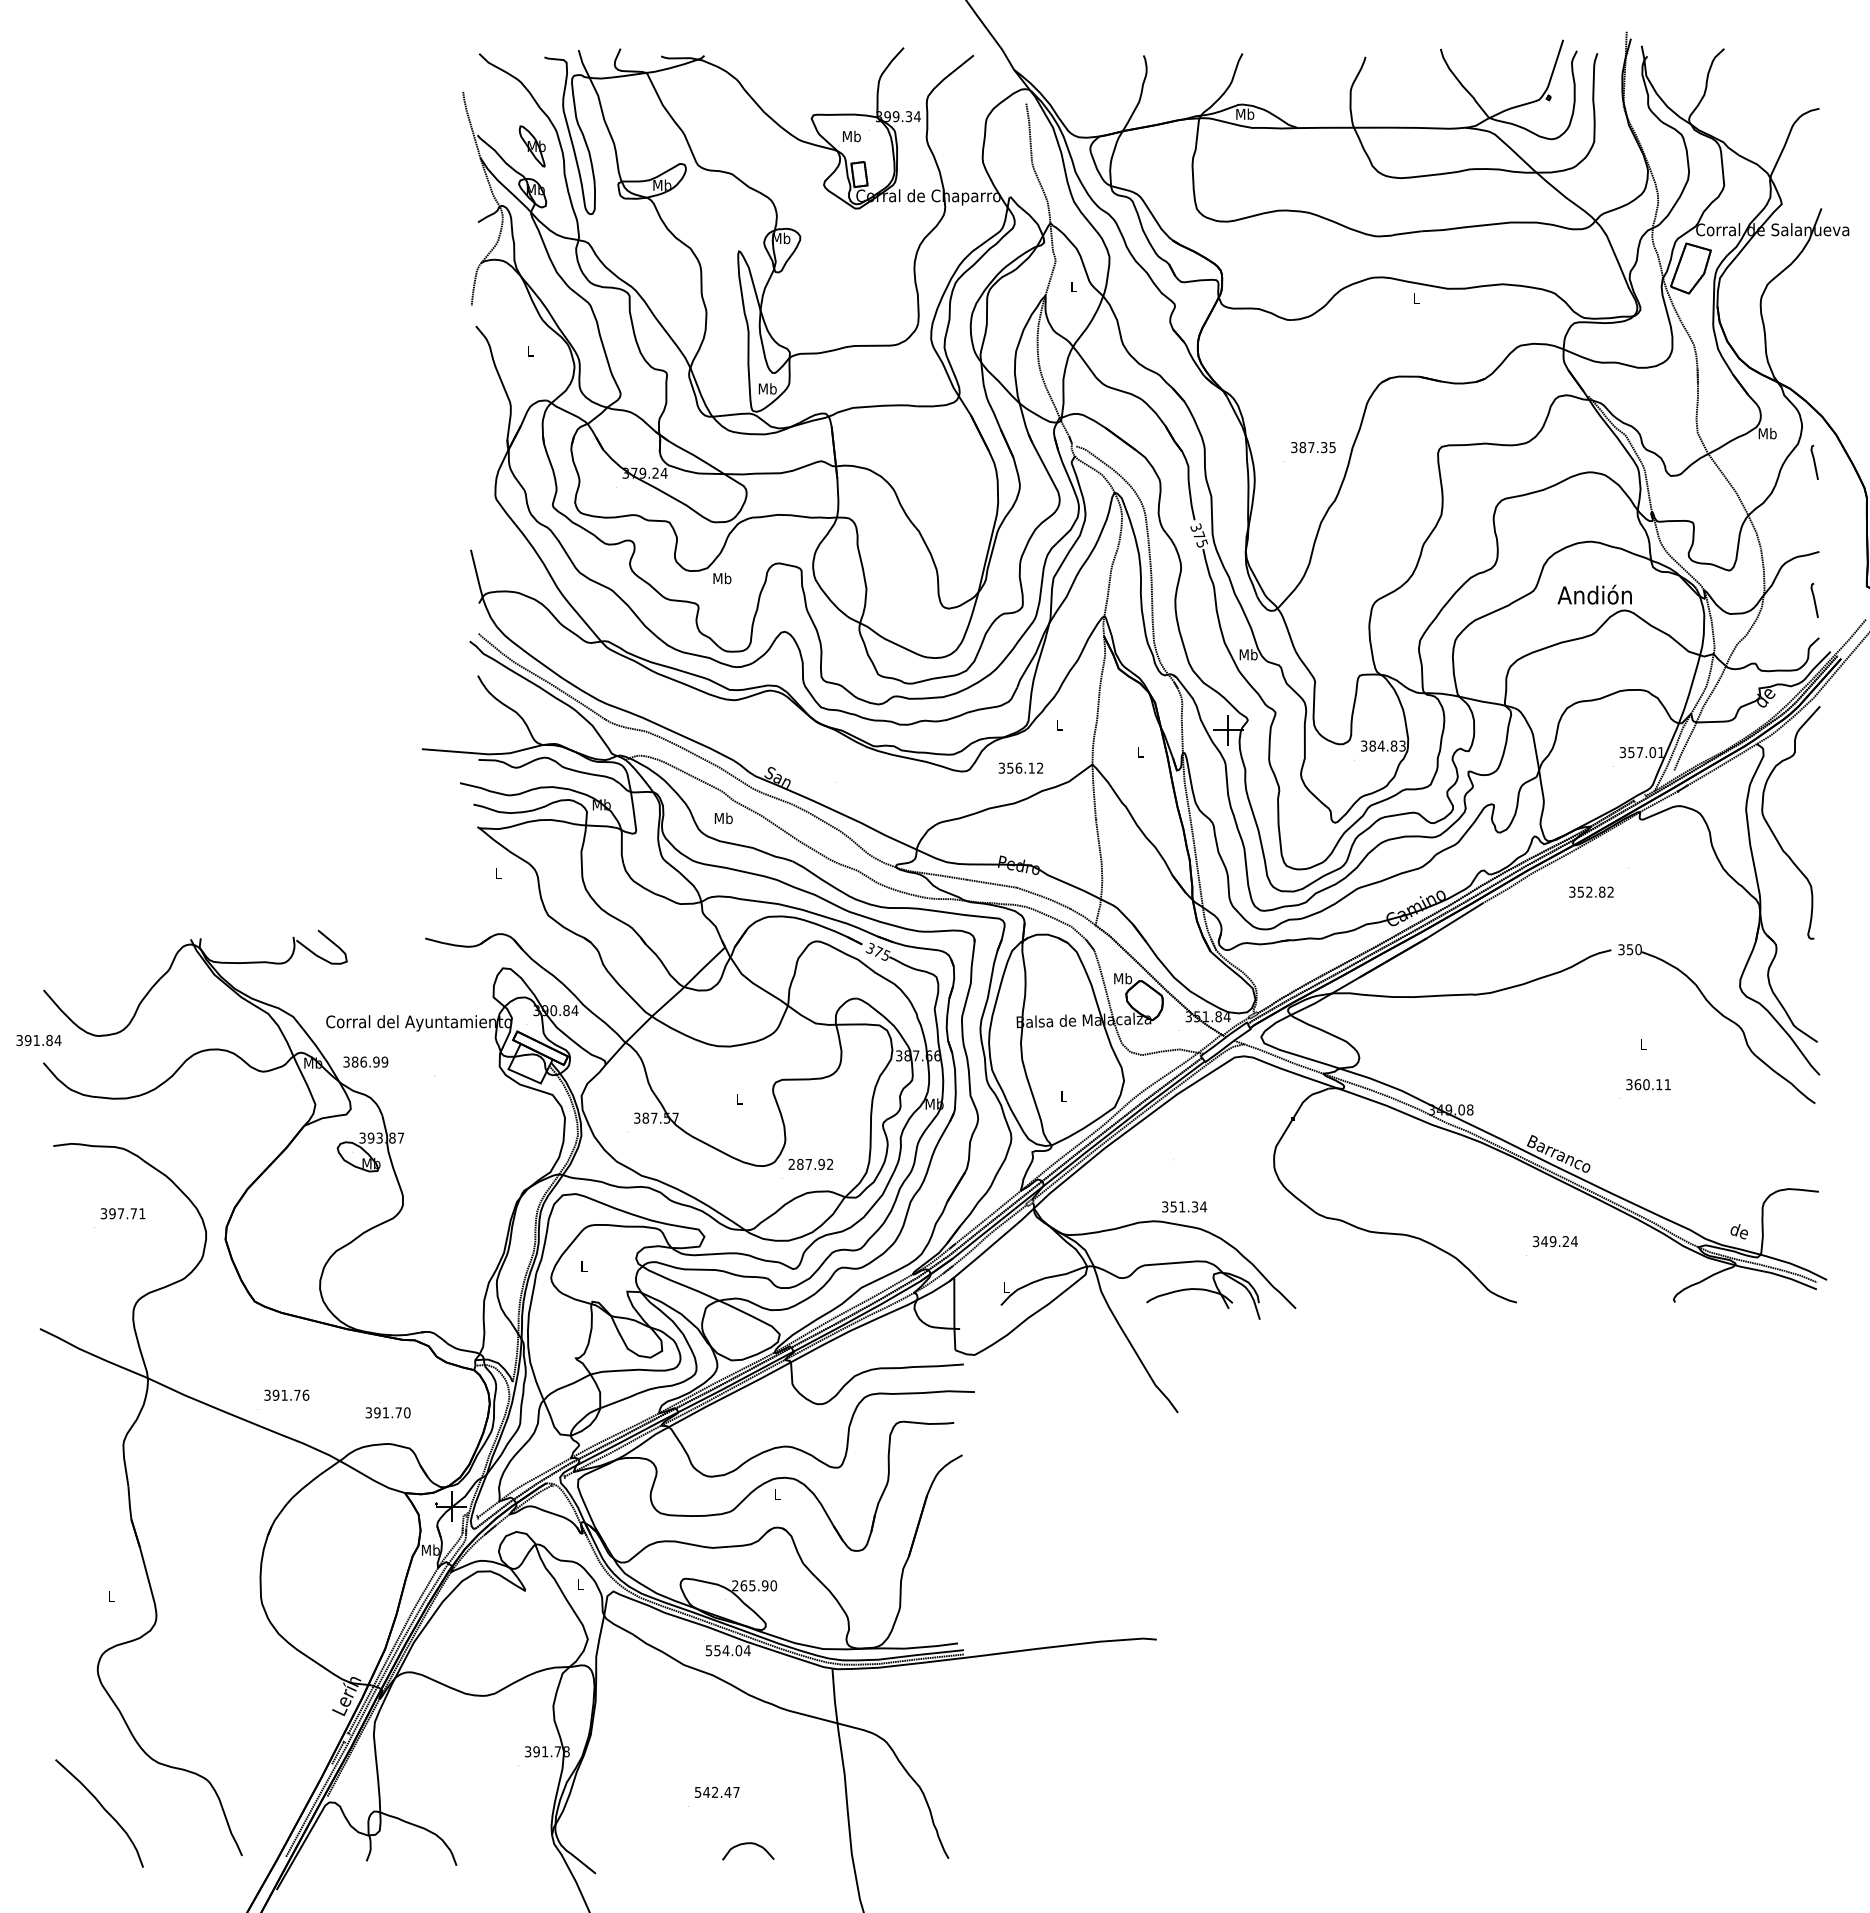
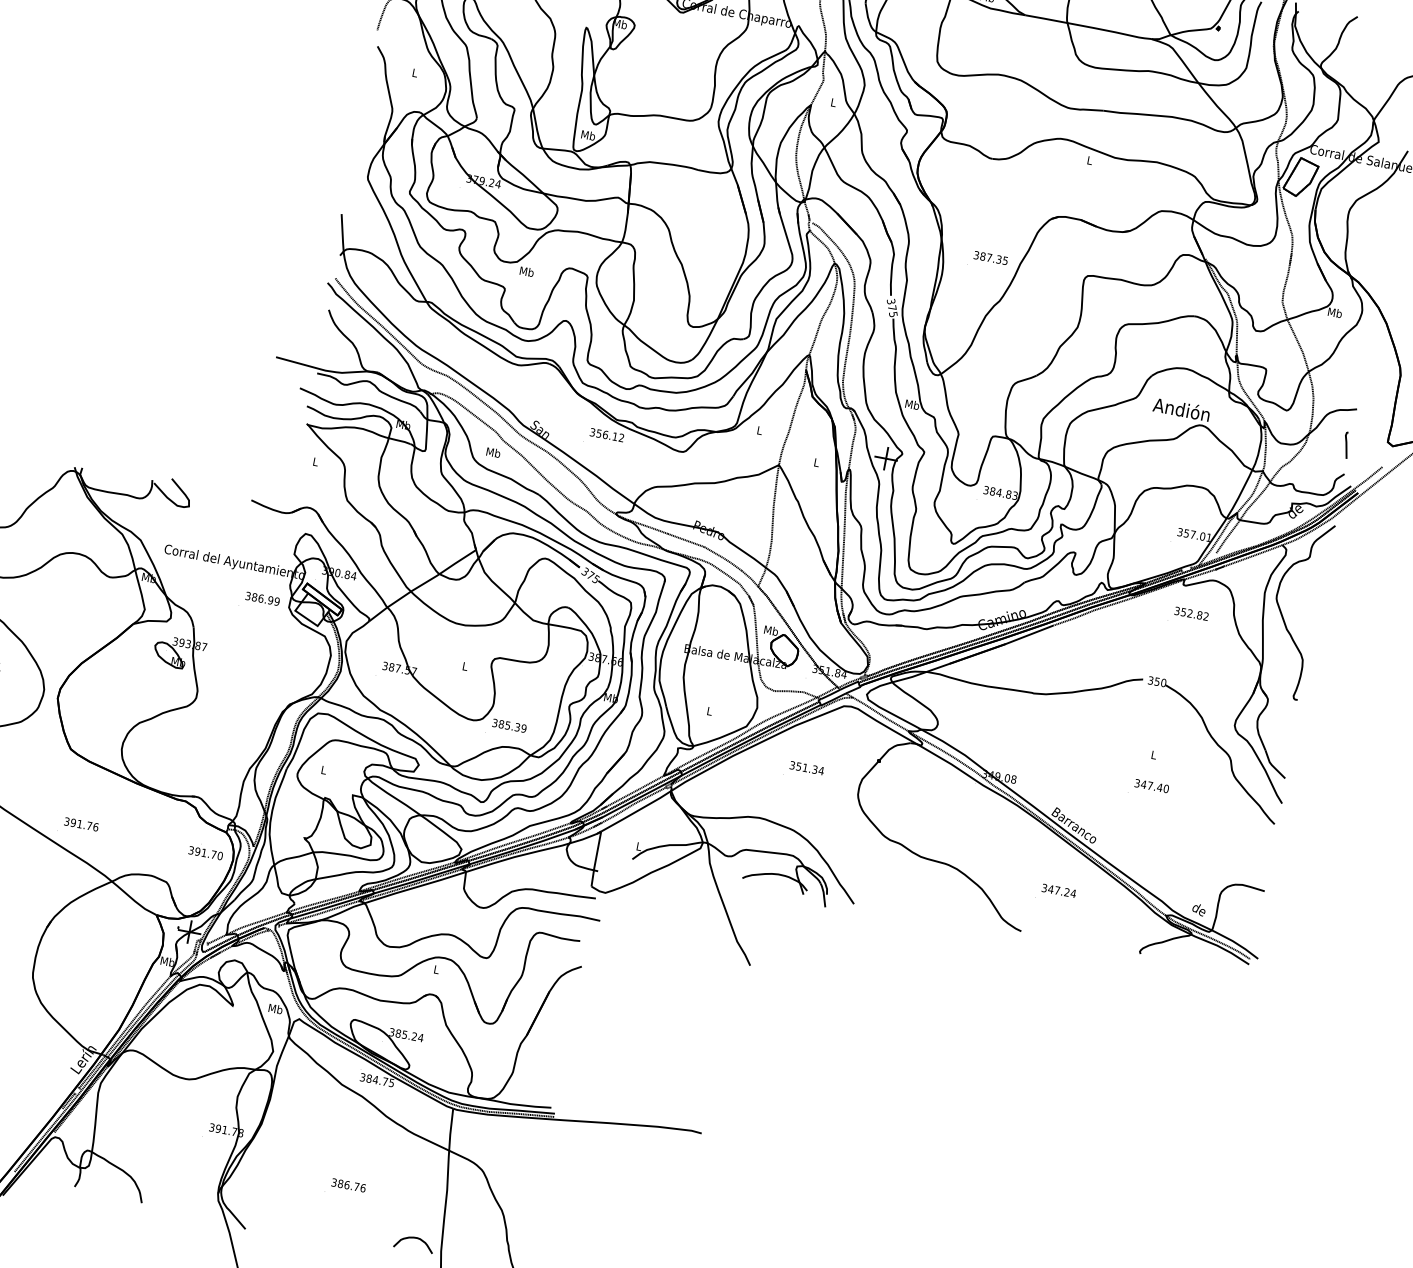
line: (1814, 461) -> (1366, 340), removed
text: (1020, 767) -> (606, 434), moved
text: (1591, 891) -> (1191, 613), moved
text: (365, 1061) -> (262, 598), moved
text: (1652, 1084) -> (1154, 786), 360.11 -> 347.40
text: (810, 1164) -> (509, 725), 287.92 -> 385.39
text: (1184, 1206) -> (807, 767), moved
text: (1552, 1241) -> (1056, 890), 349.24 -> 347.24
text: (387, 1410) -> (205, 851), moved
text: (580, 1583) -> (275, 1008), L -> Mb
text: (754, 1585) -> (406, 1034), 265.90 -> 385.24
text: (728, 1650) -> (377, 1080), 554.04 -> 384.75
text: (717, 1791) -> (348, 1184), 542.47 -> 386.76
curve: (748, 1844) -> (415, 1238), moved

